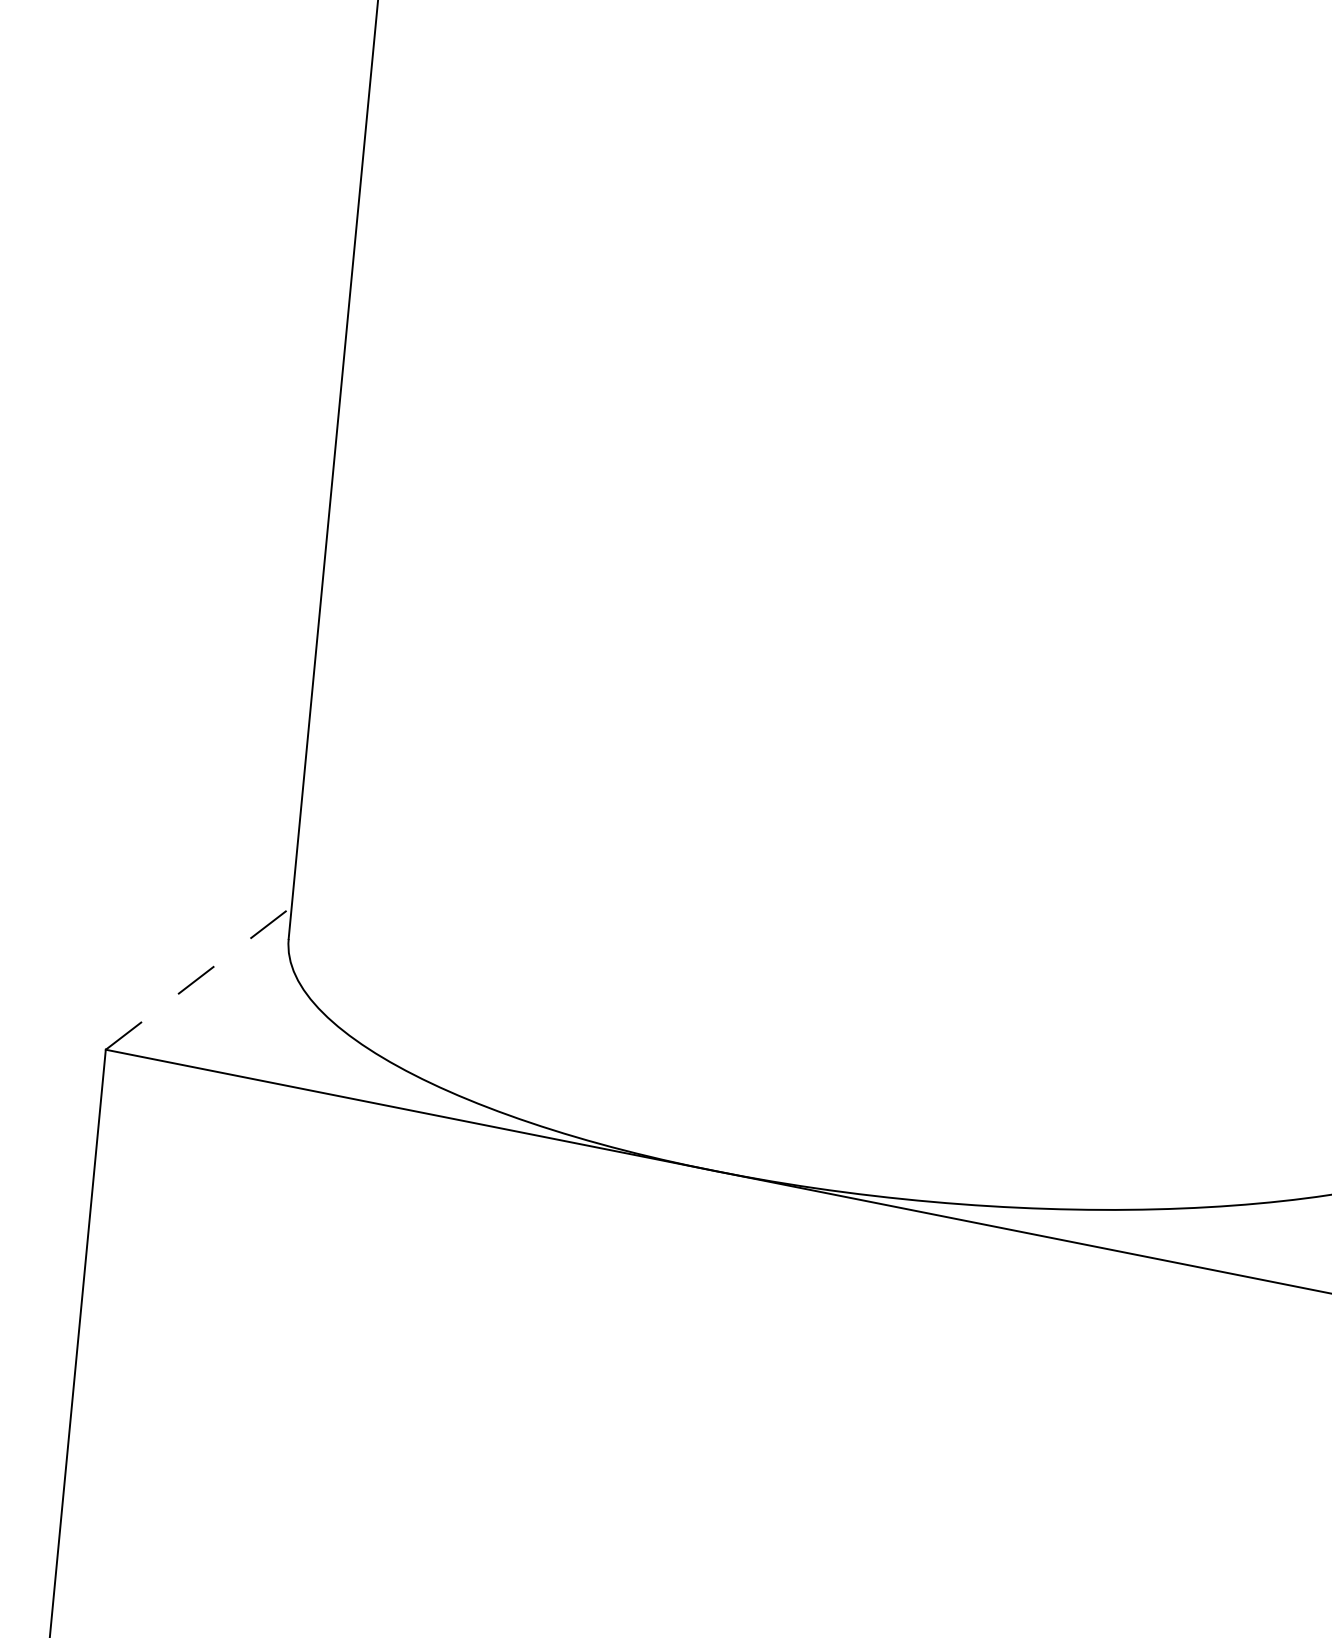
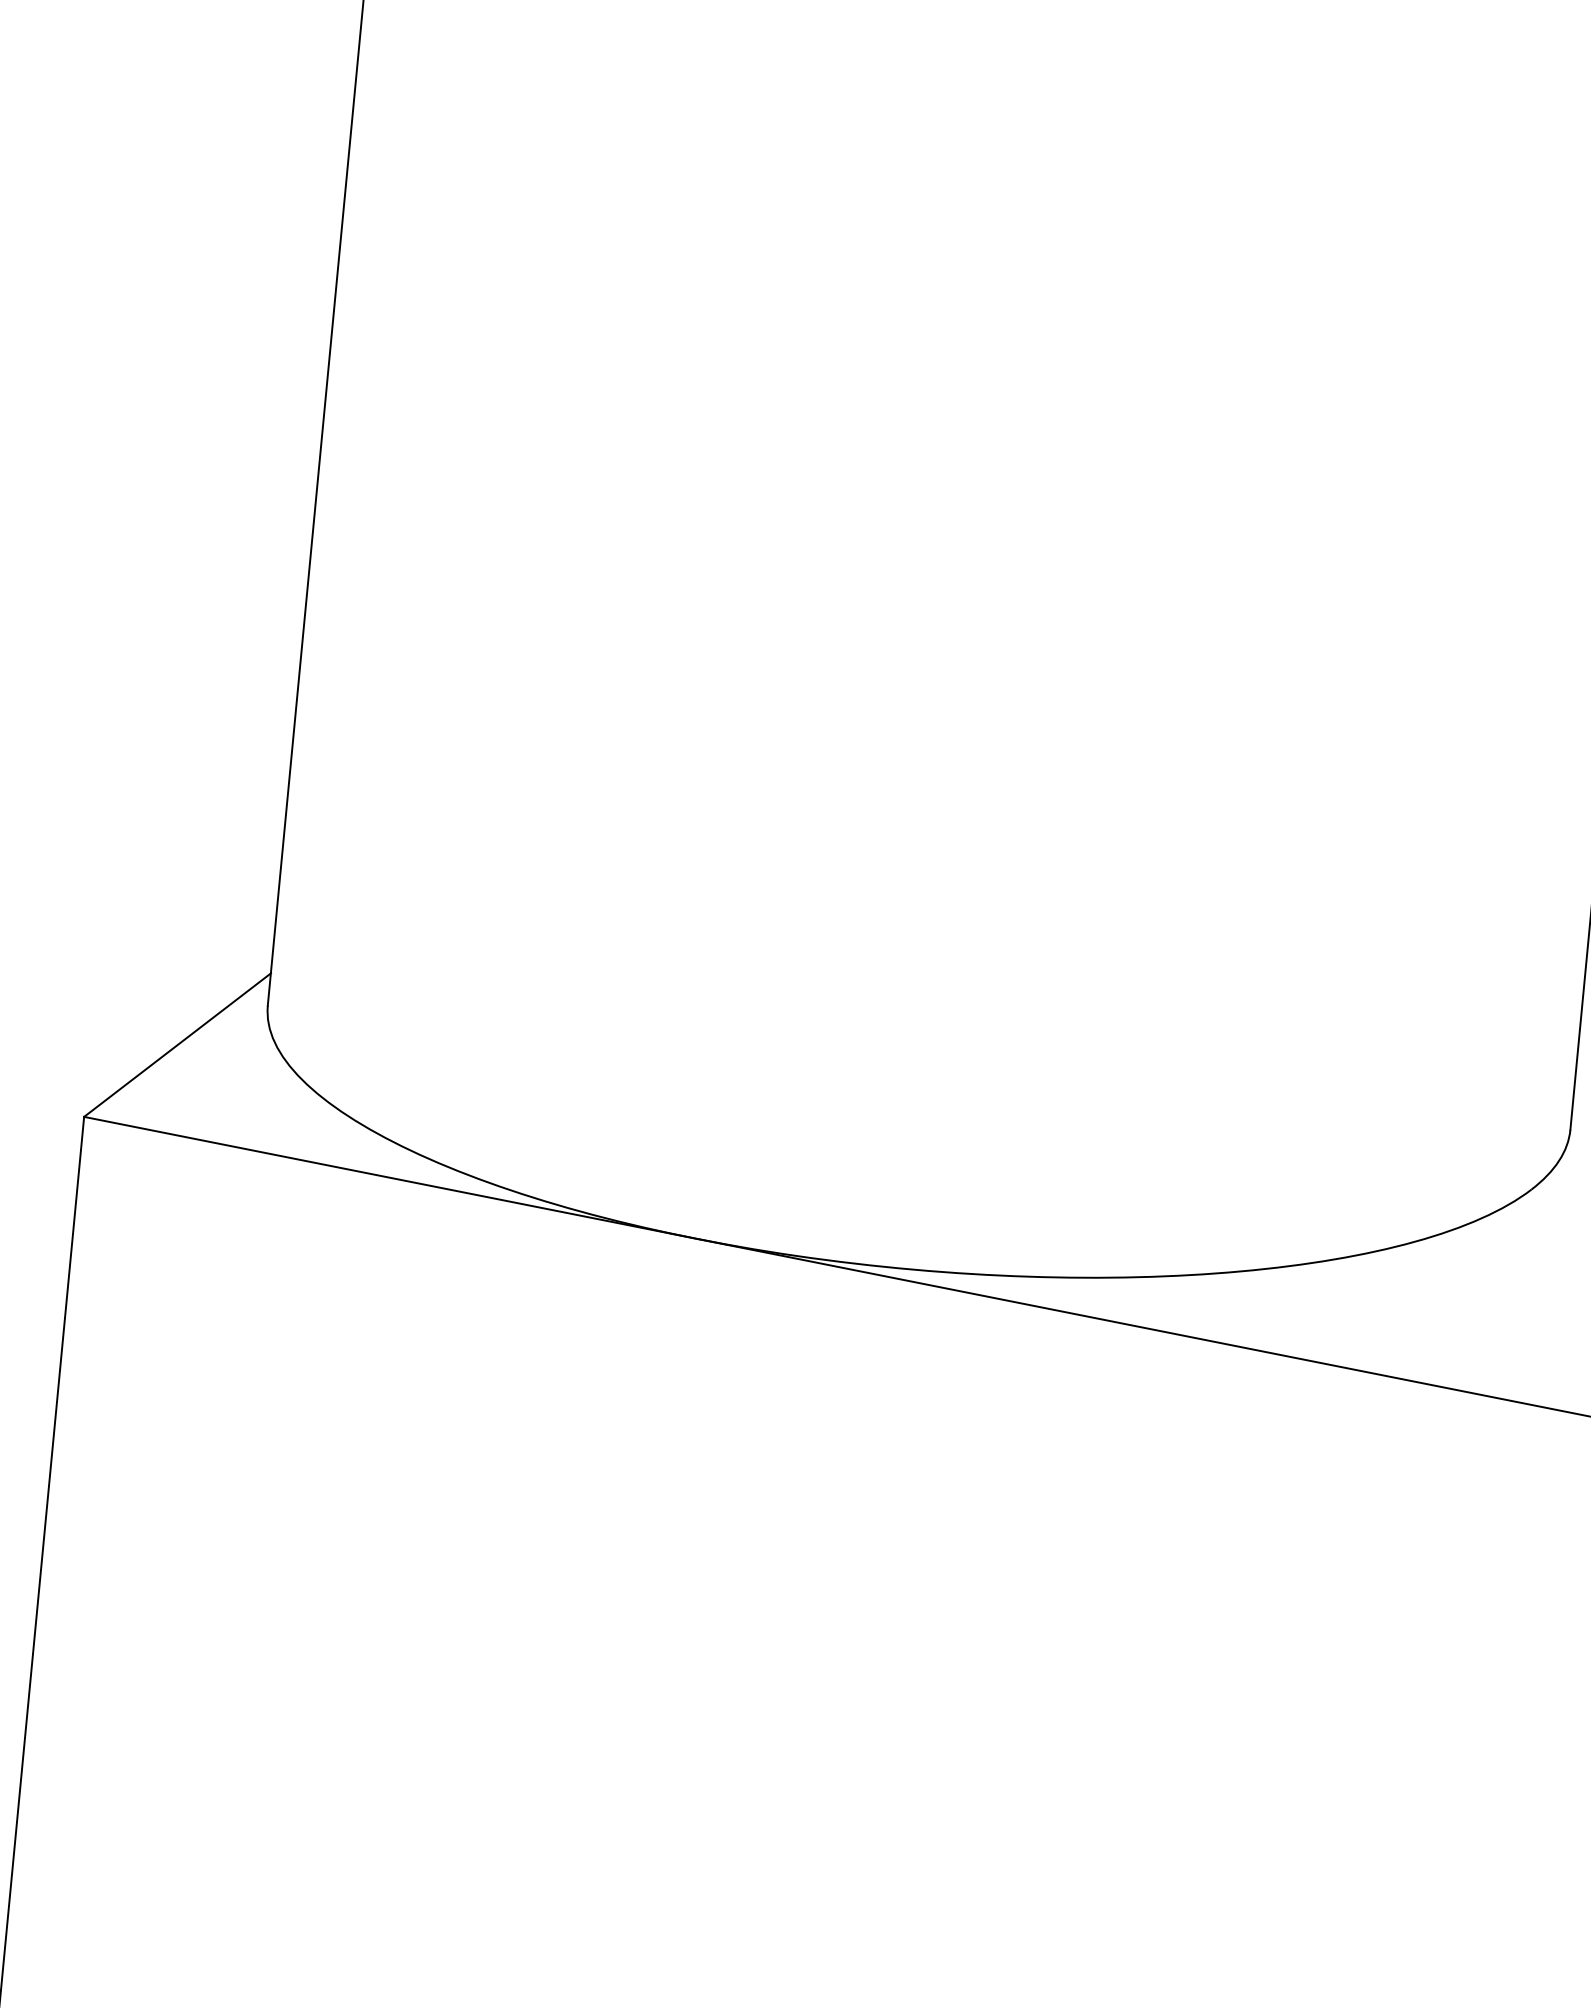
line: (198, 978) -> (177, 1045), dashed -> solid

